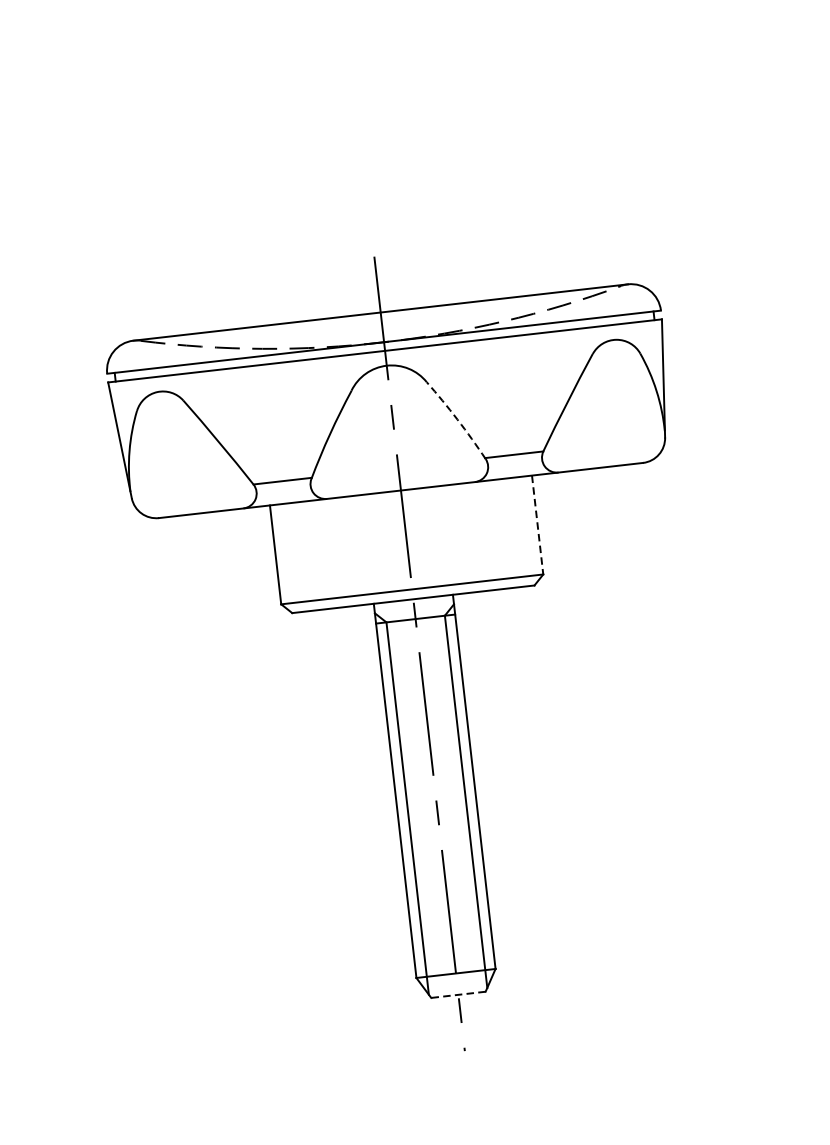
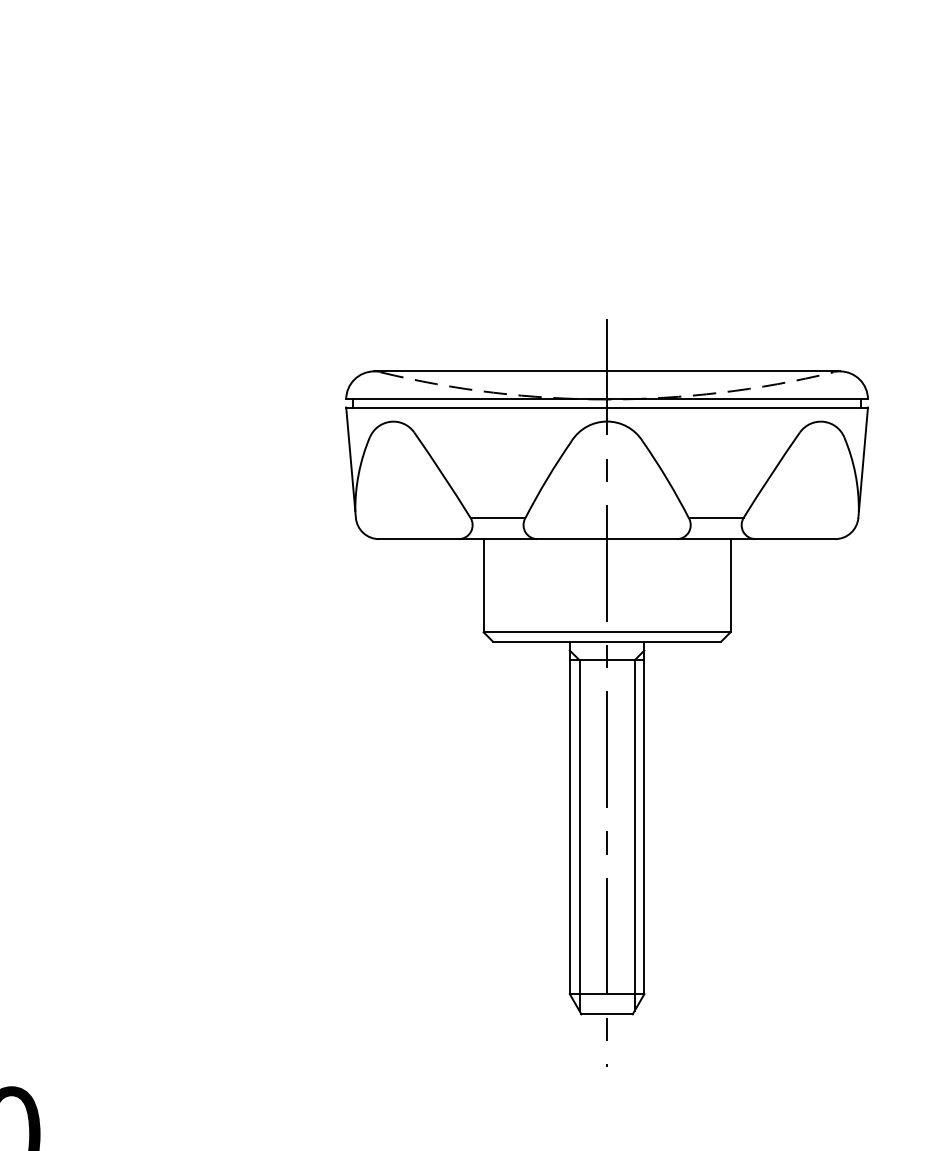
arc: (457, 419) -> (667, 479), dashed -> solid
line: (537, 524) -> (730, 585), dashed -> solid
line: (458, 994) -> (607, 1014), dashed -> solid

